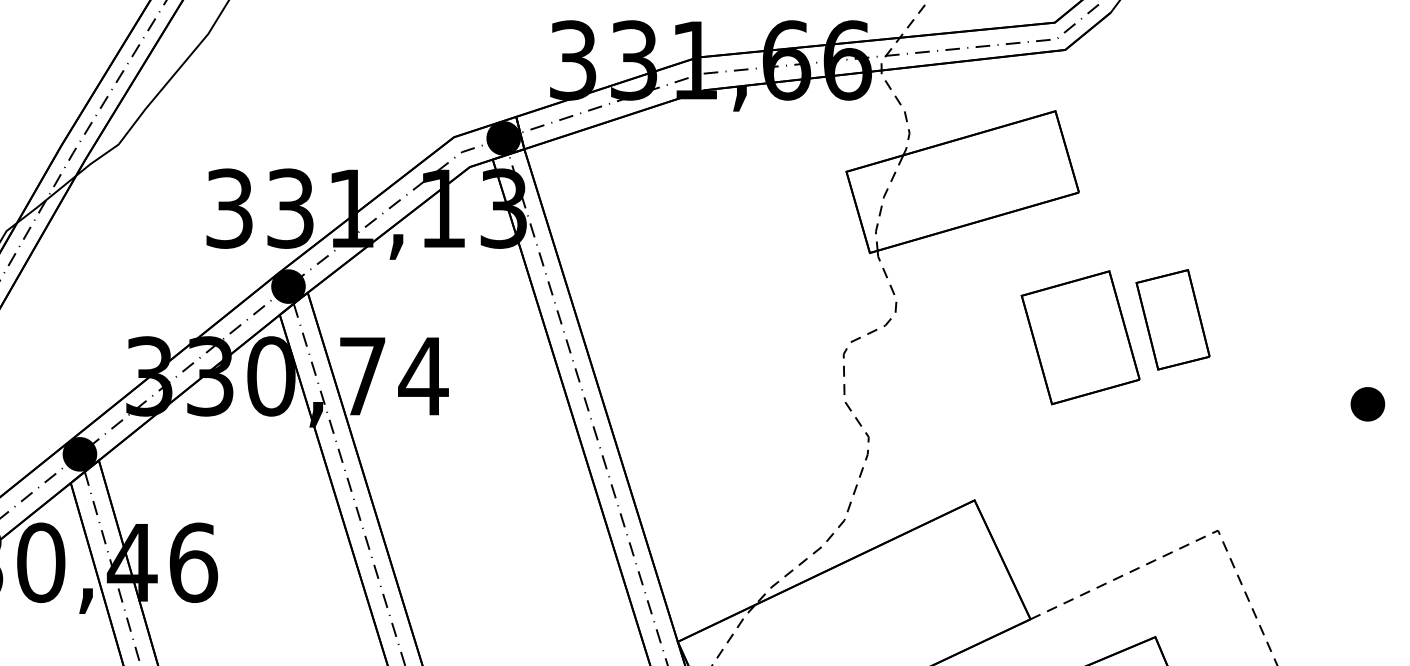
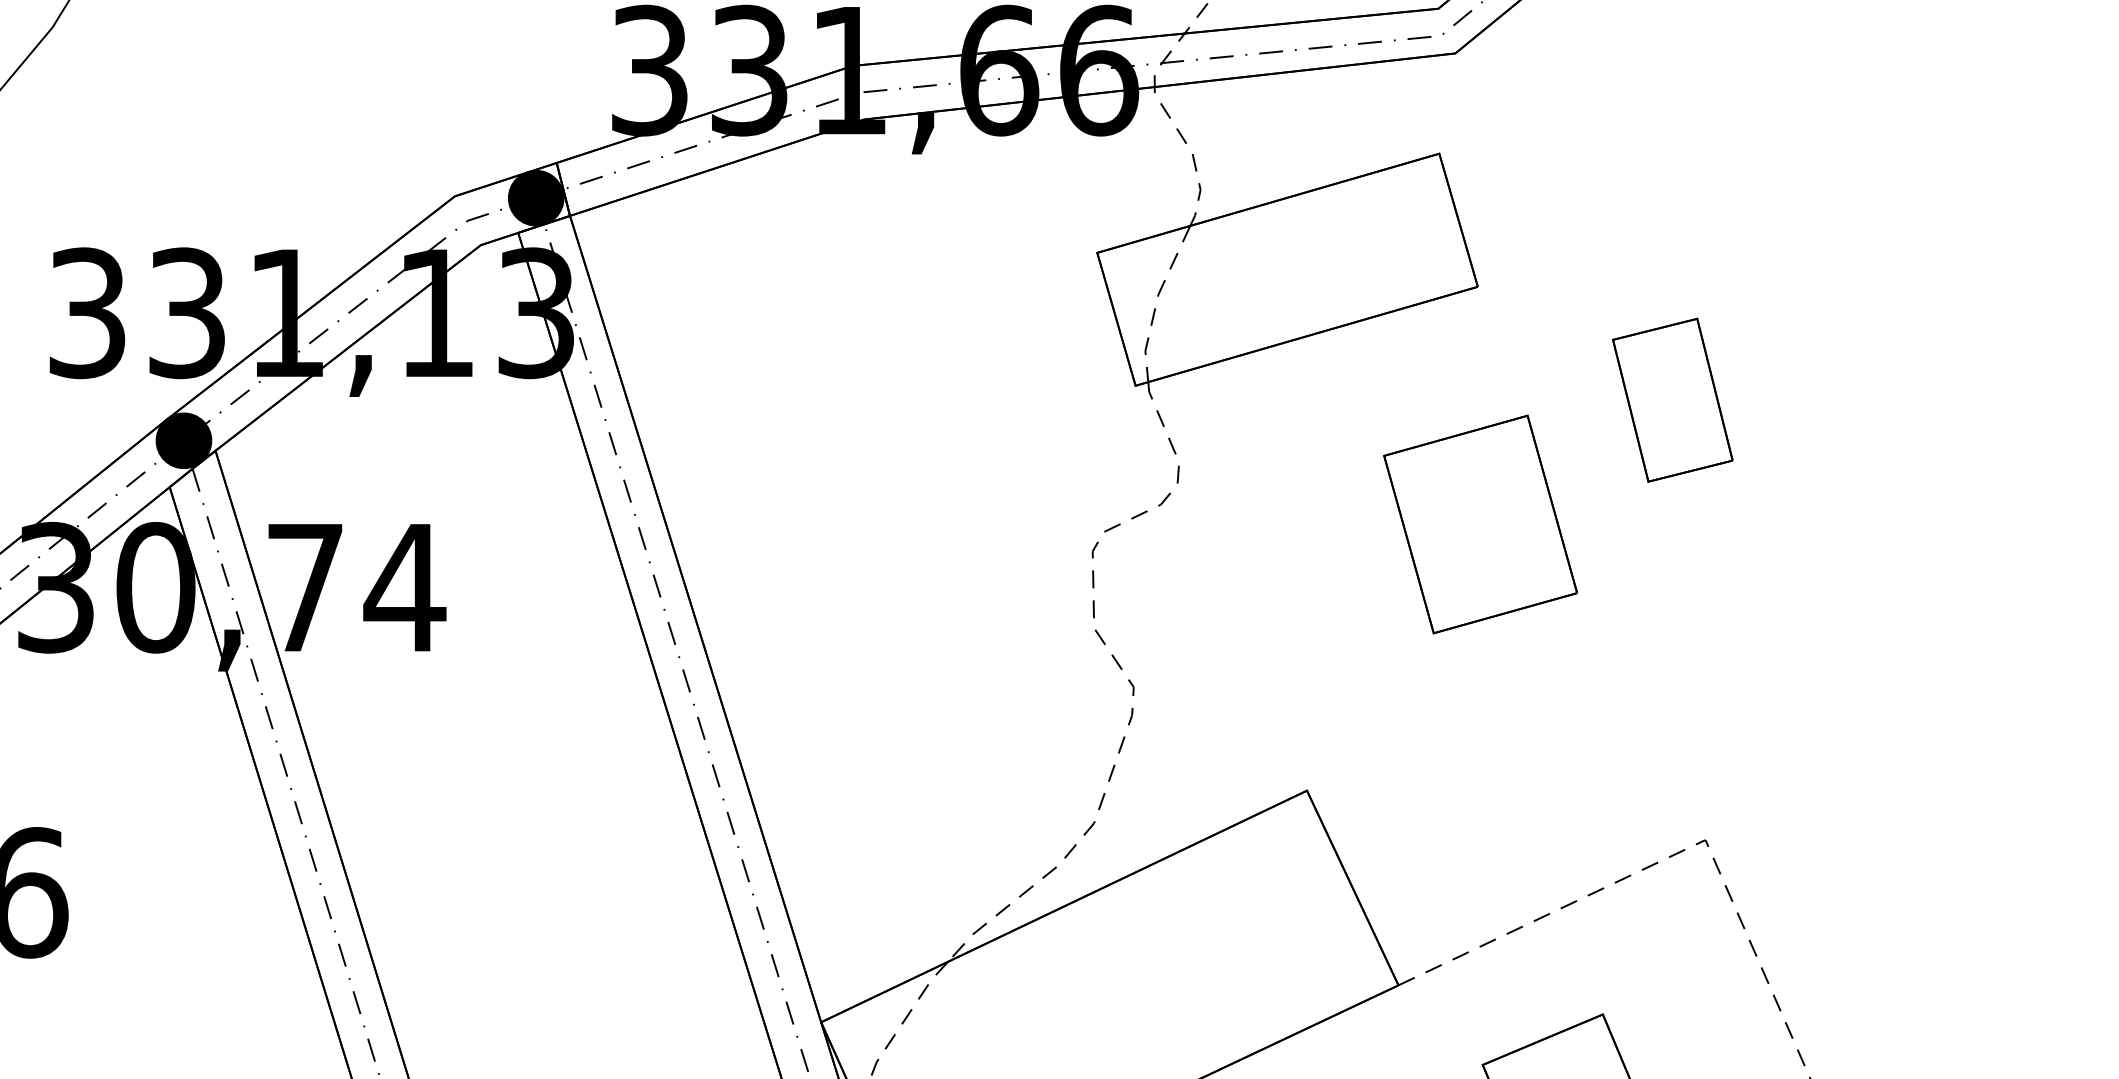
part: (1172, 319) -> (1671, 399), moved
part: (1367, 404) -> (1950, 633), removed

